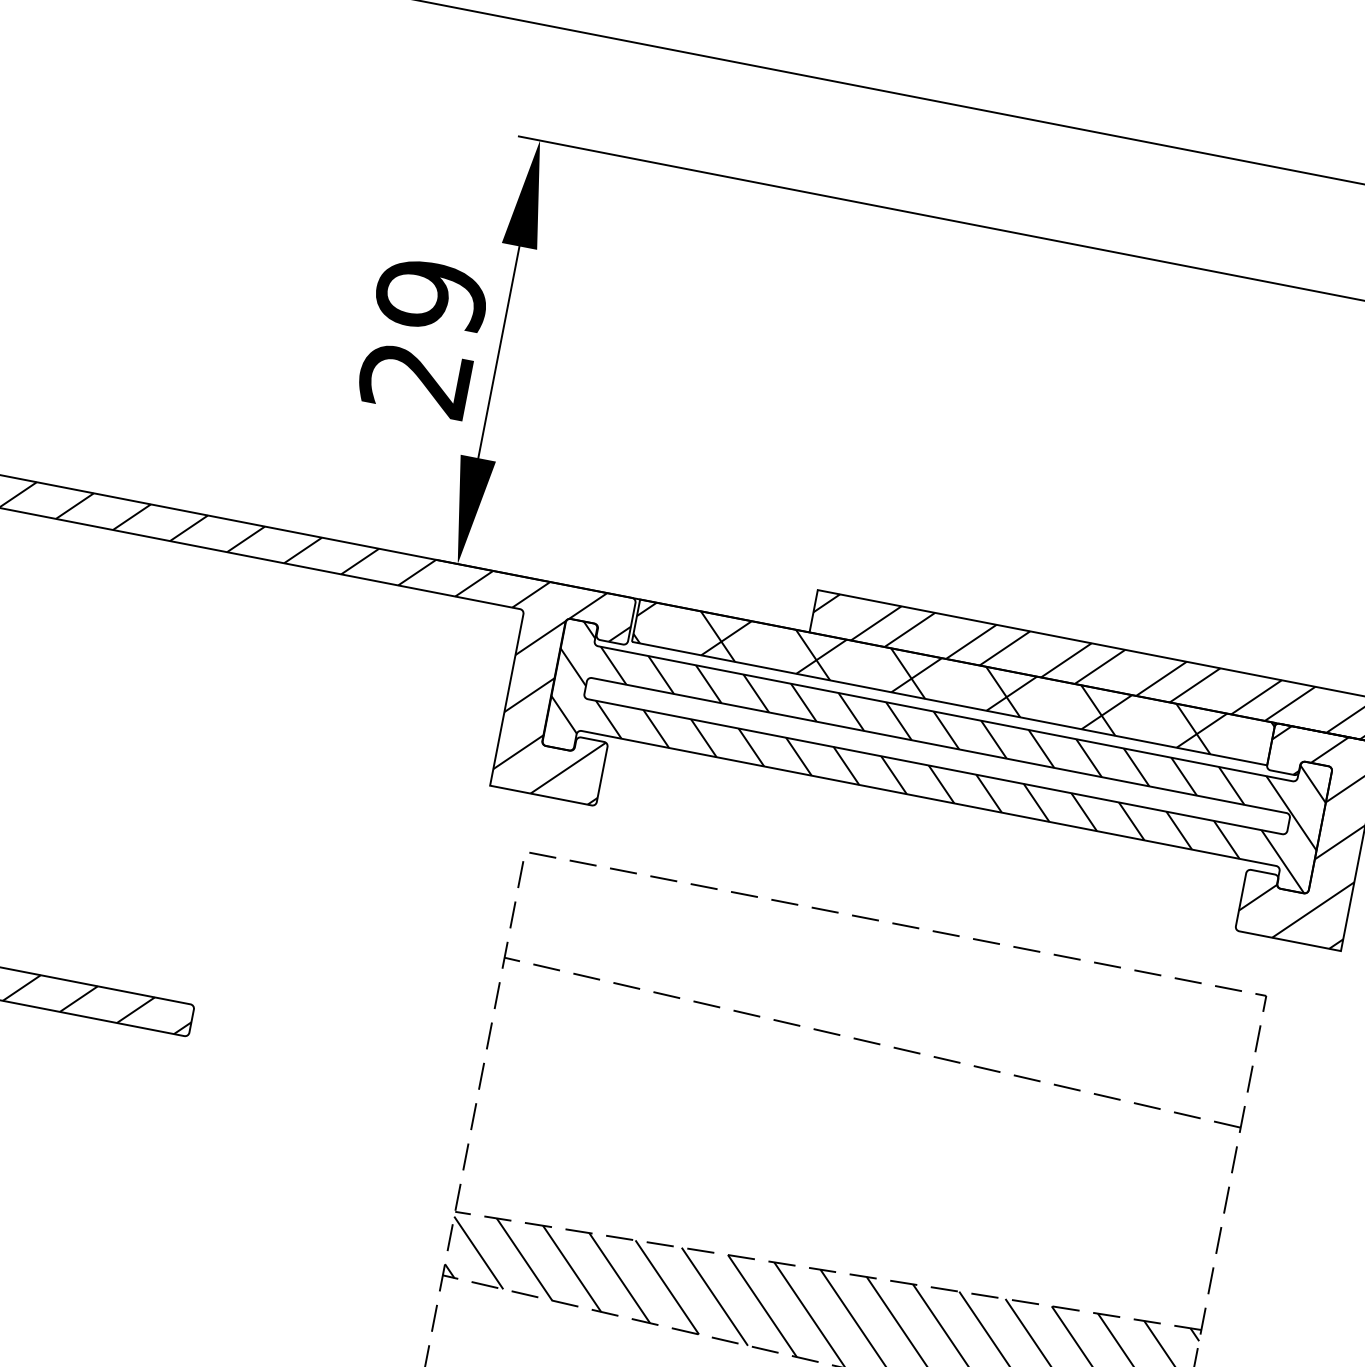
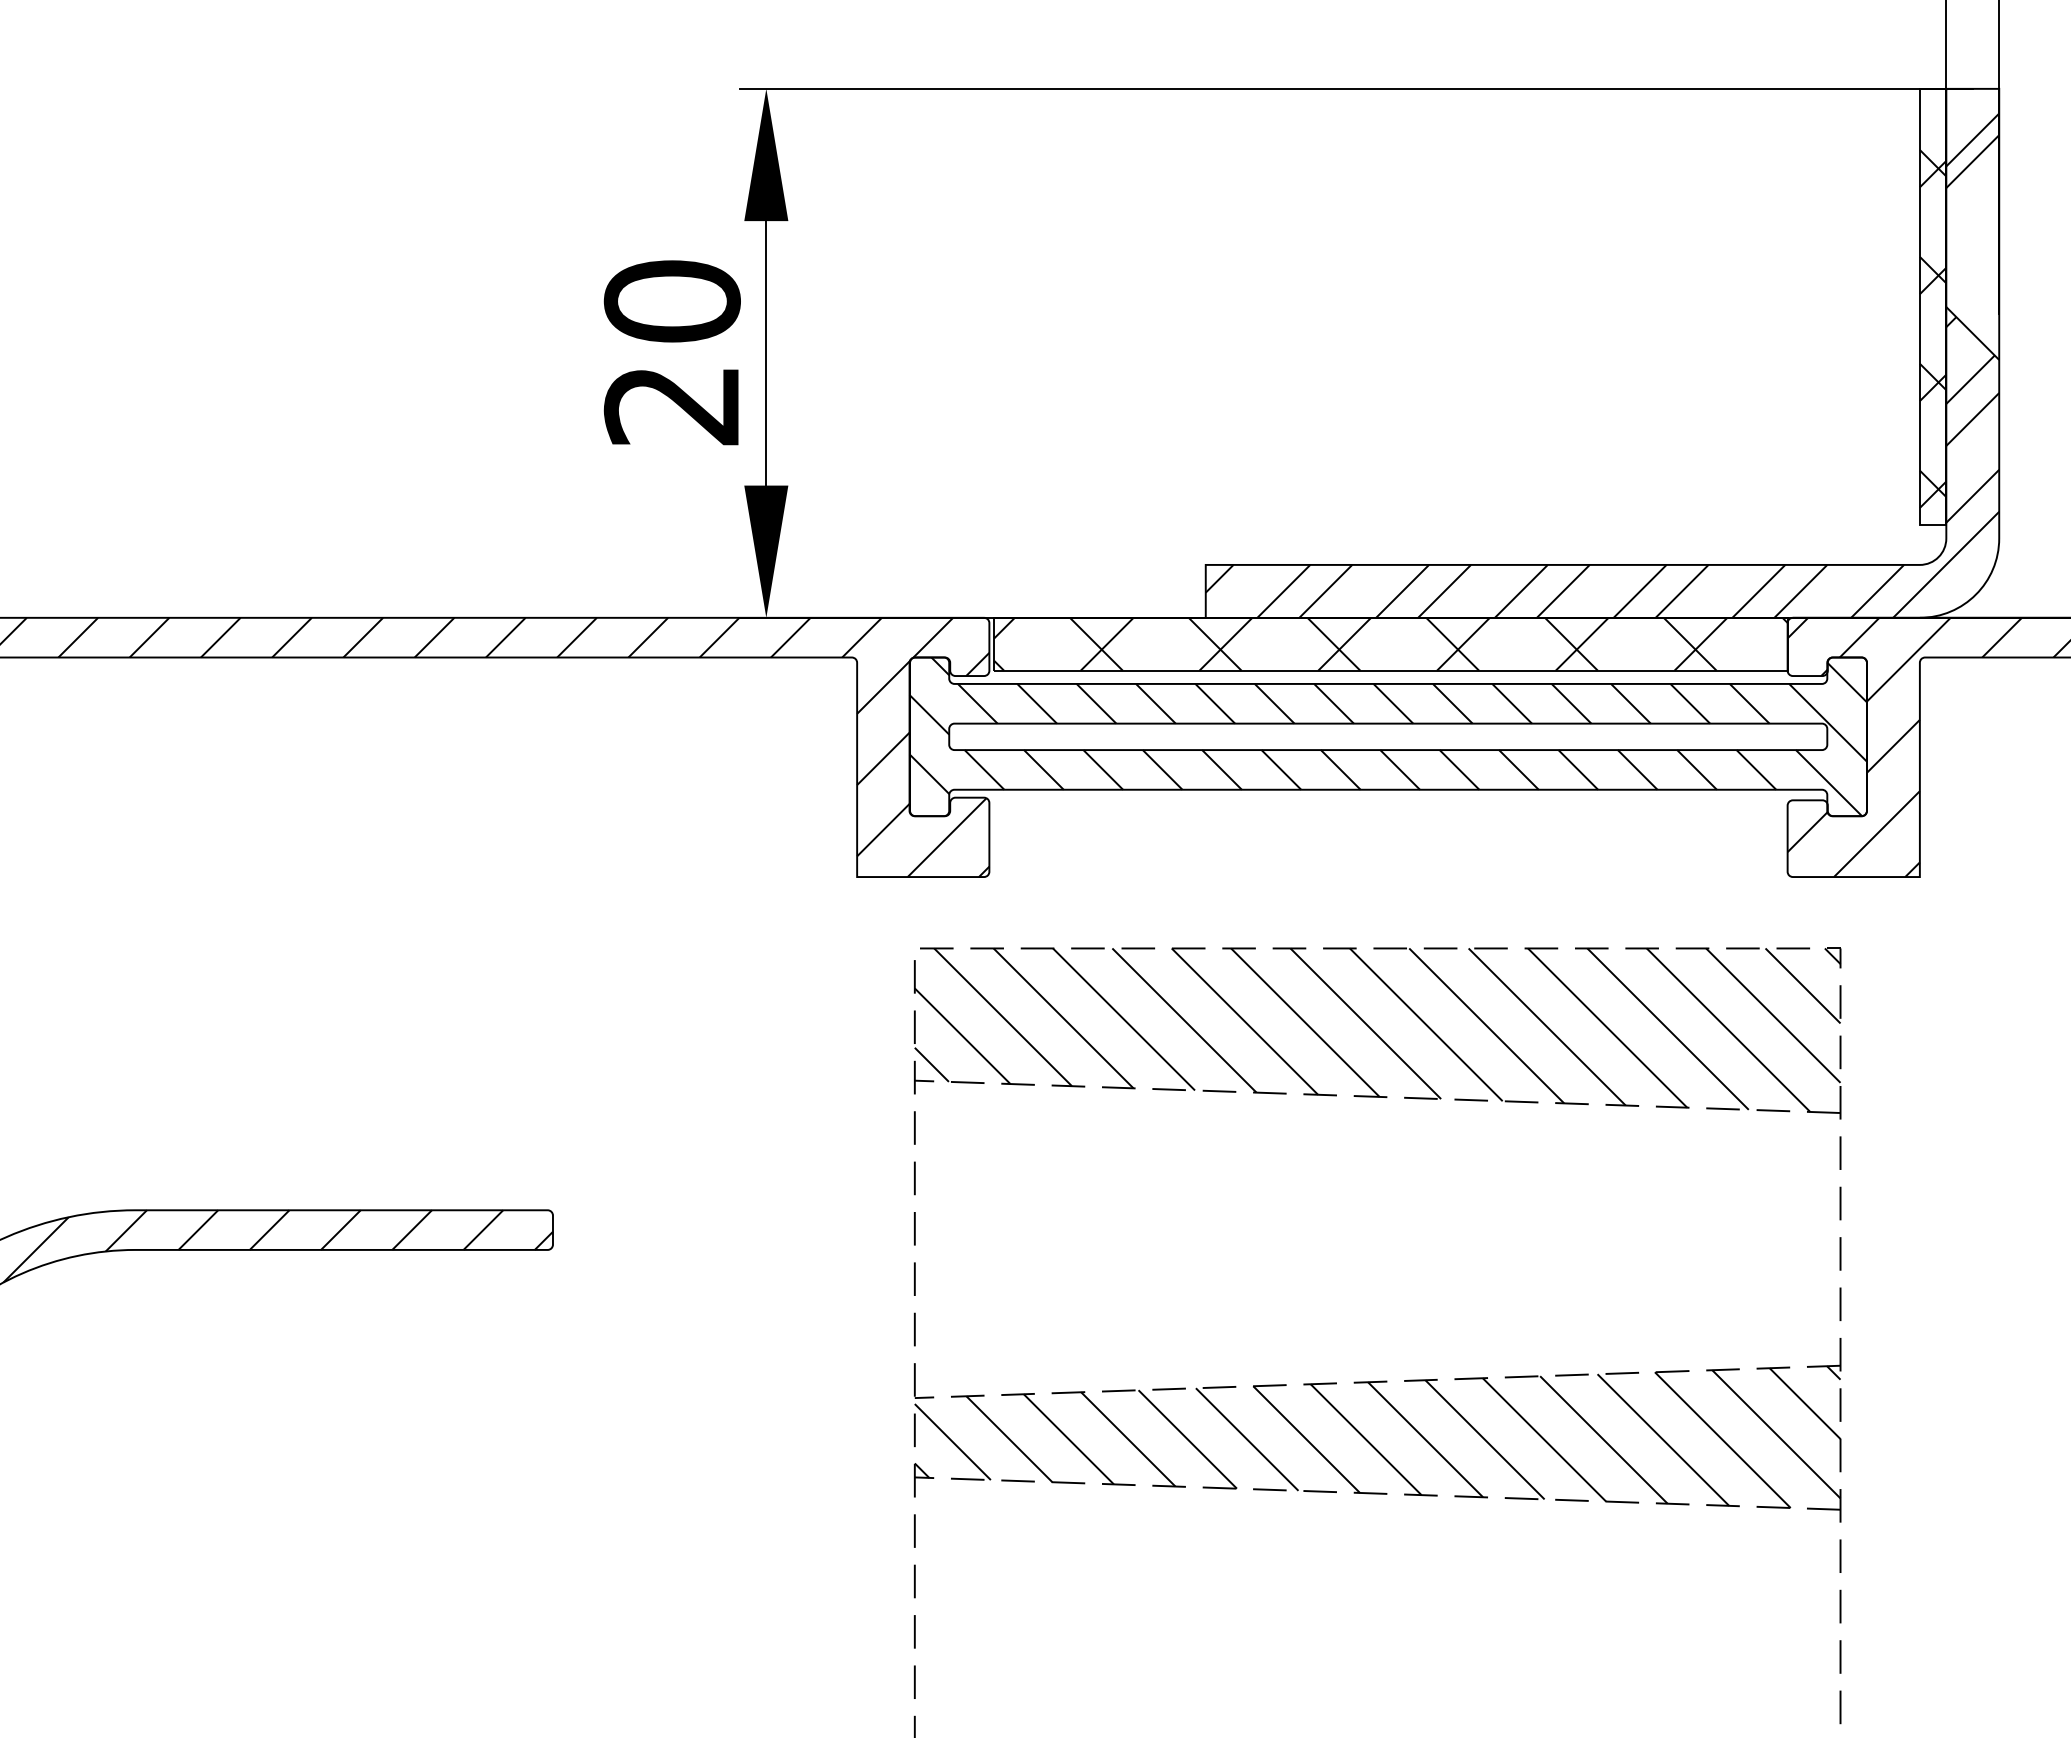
text: (431, 296) -> (671, 301), 29 -> 20
hatch: (883, 988) -> (1377, 1029), added

